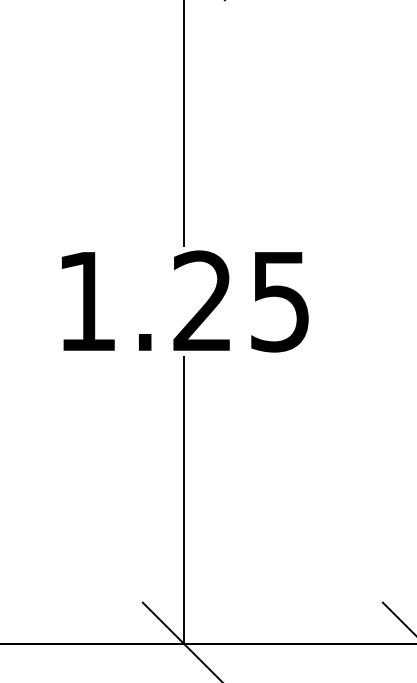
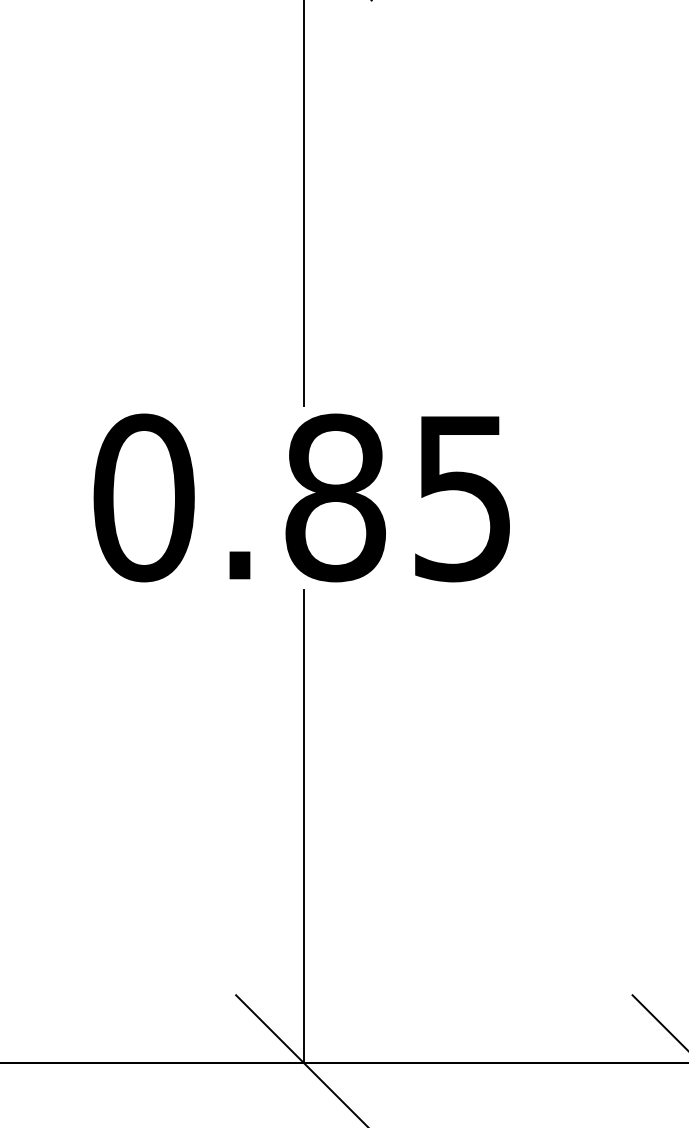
text: (144, 301) -> (238, 497), 1.25 -> 0.85

